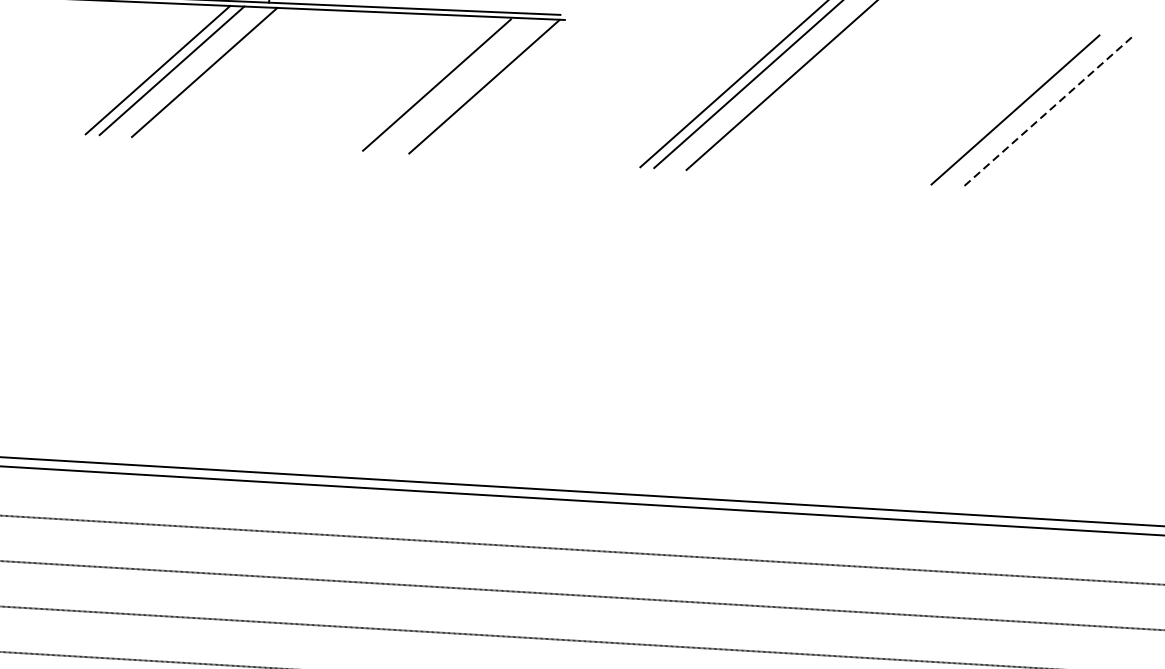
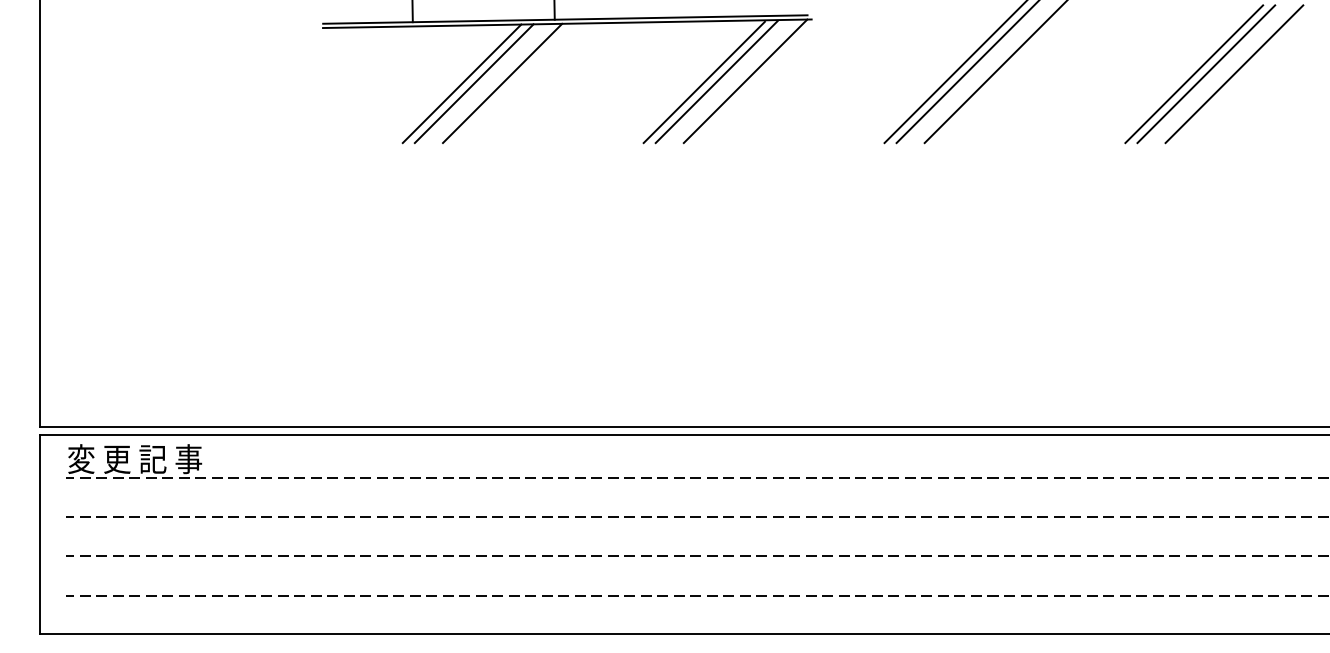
line: (451, 86) -> (716, 82), added
line: (1001, 109) -> (1194, 74), added
line: (1047, 112) -> (1234, 74), dashed -> solid

